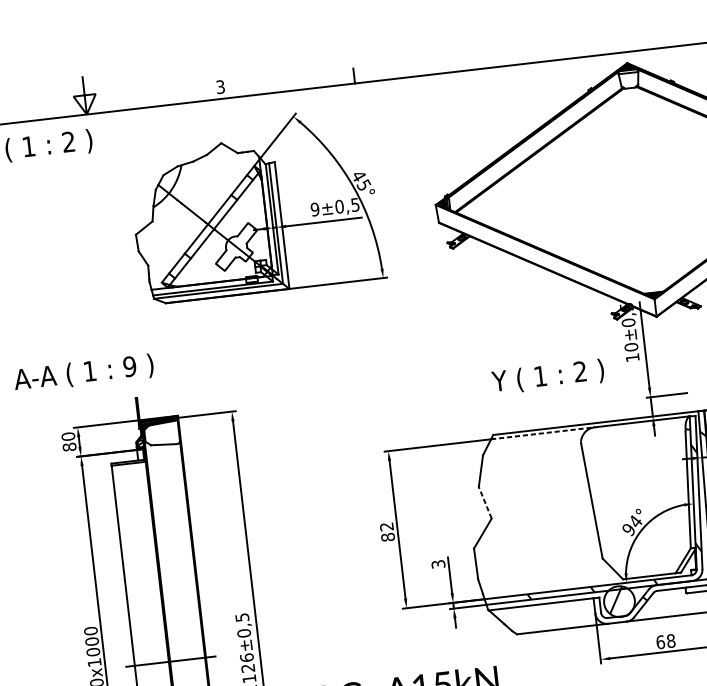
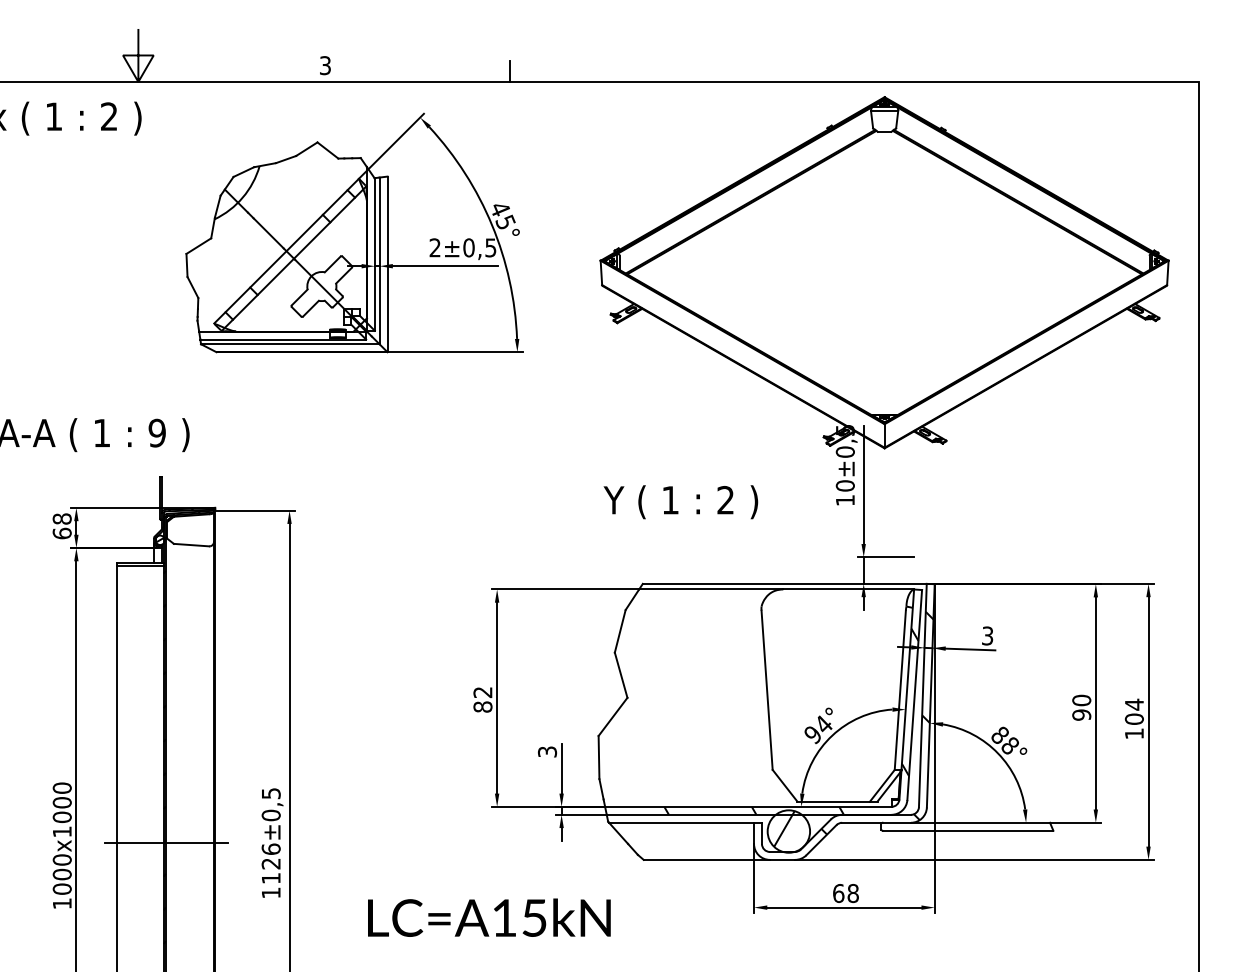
text: (314, 209) -> (434, 247), 9 -> 2
text: (547, 377) -> (680, 502), moved
line: (543, 433) -> (711, 589), dashed -> solid
text: (68, 442) -> (61, 526), 80 -> 68
line: (485, 502) -> (621, 674), dashed -> solid

